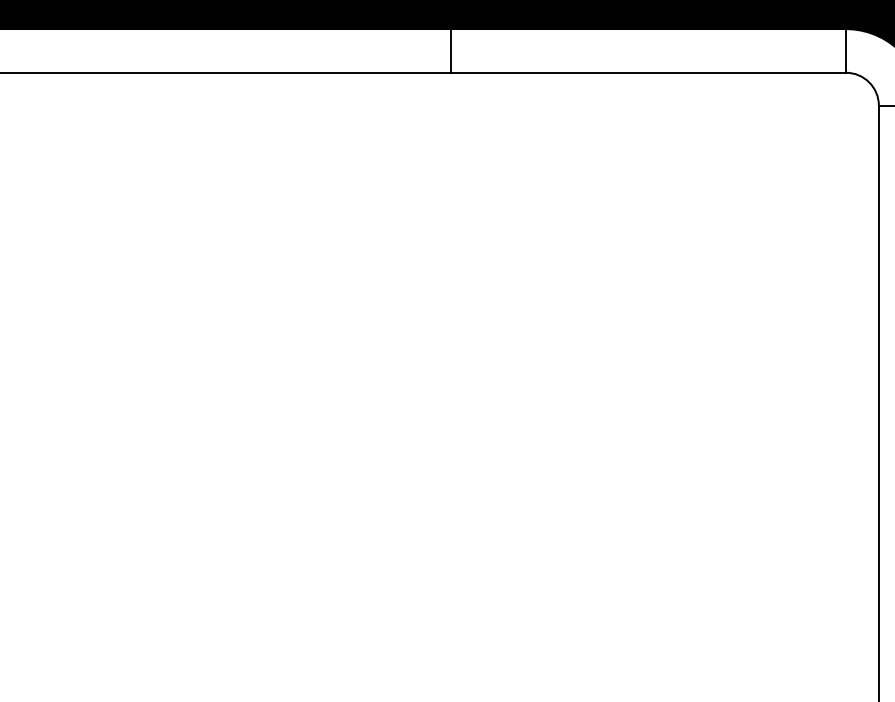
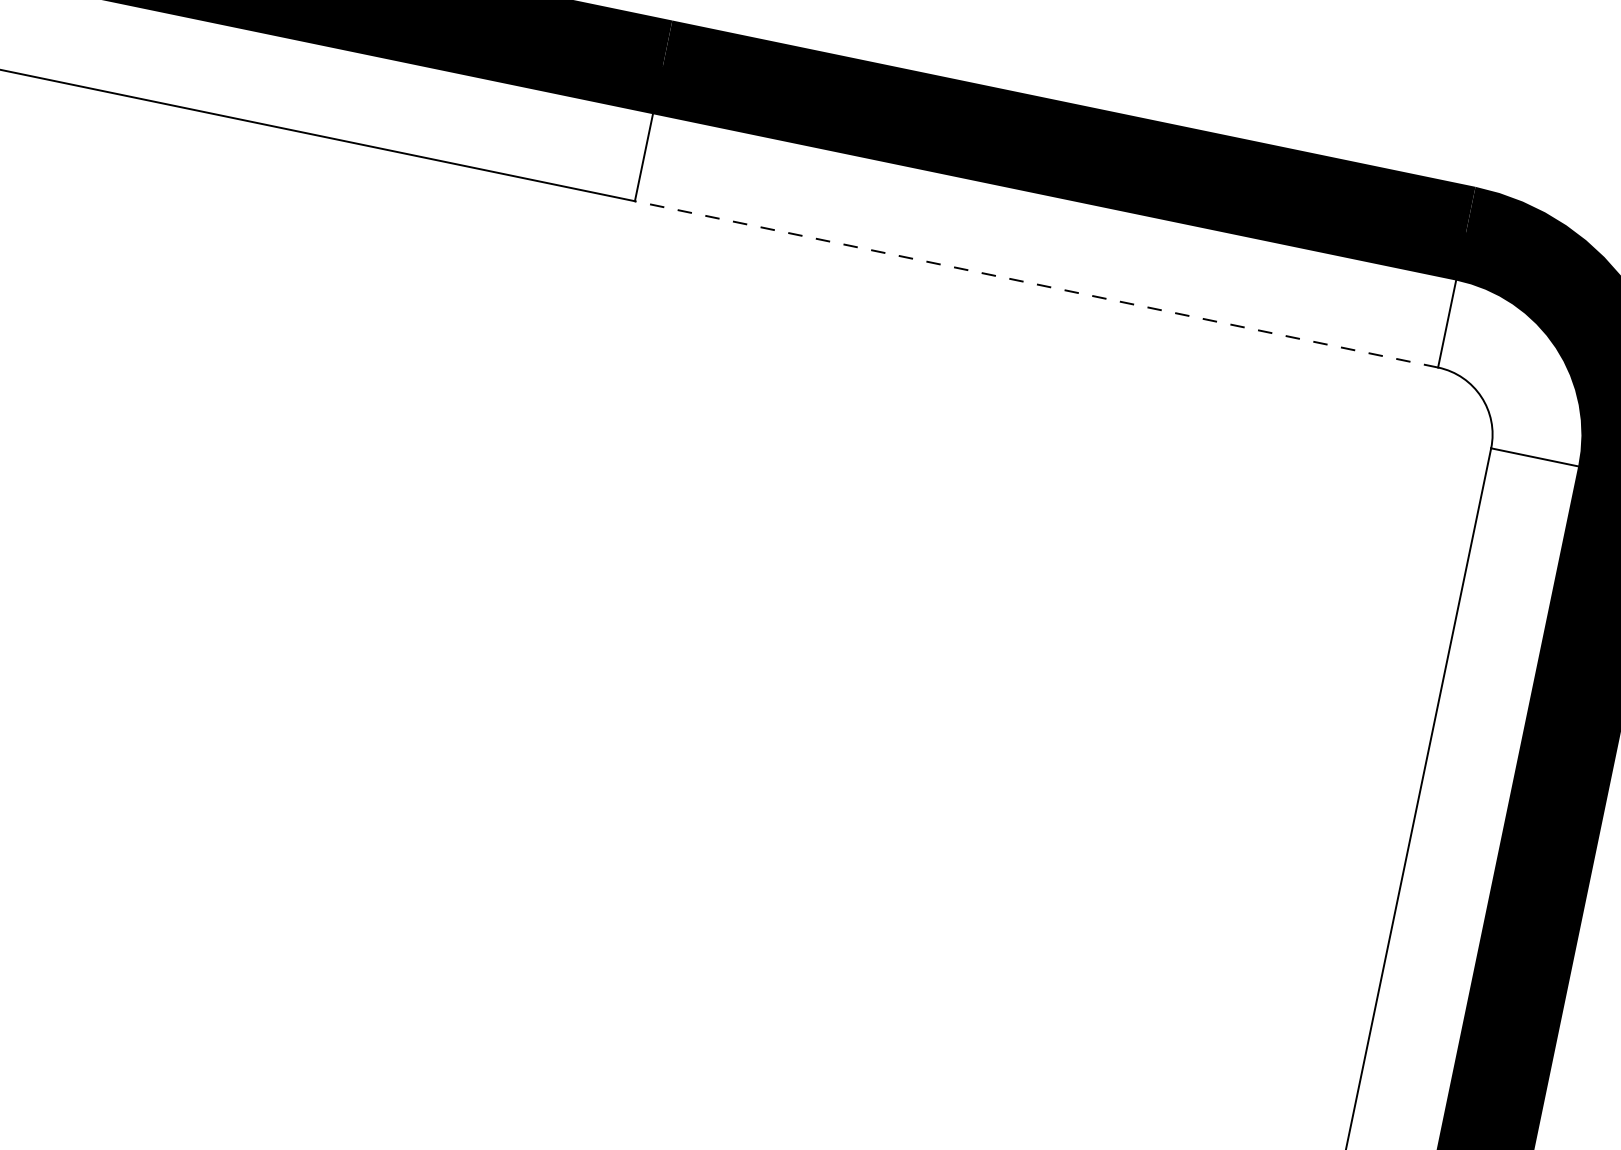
line: (648, 72) -> (1036, 283), solid -> dashed

